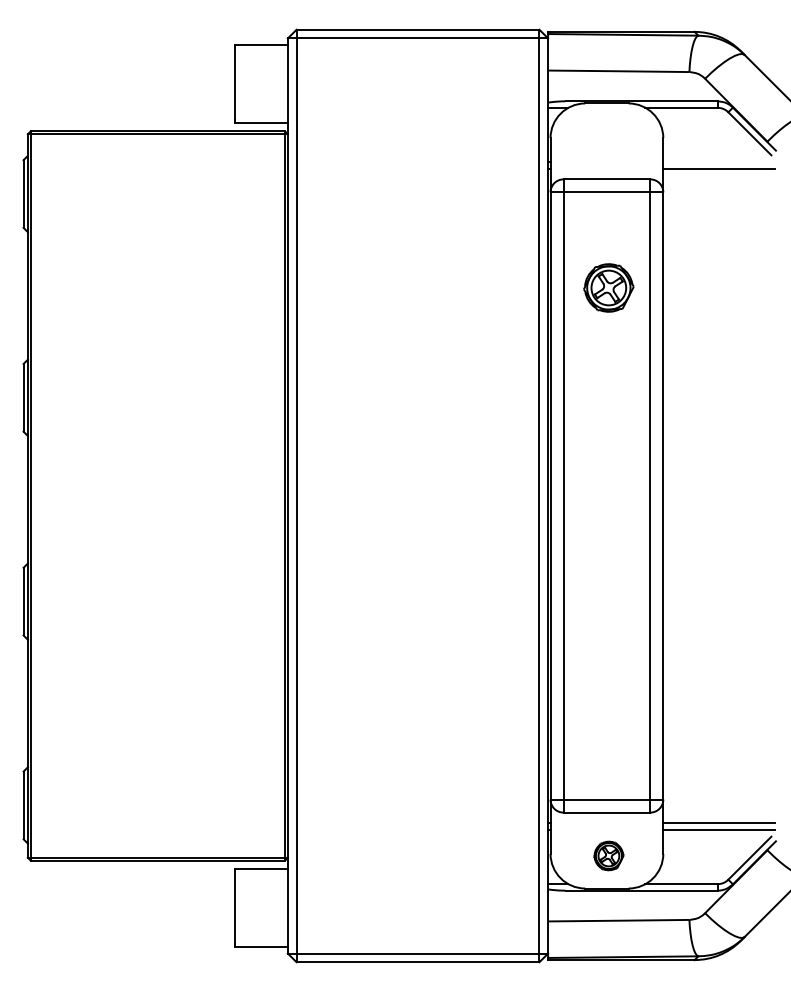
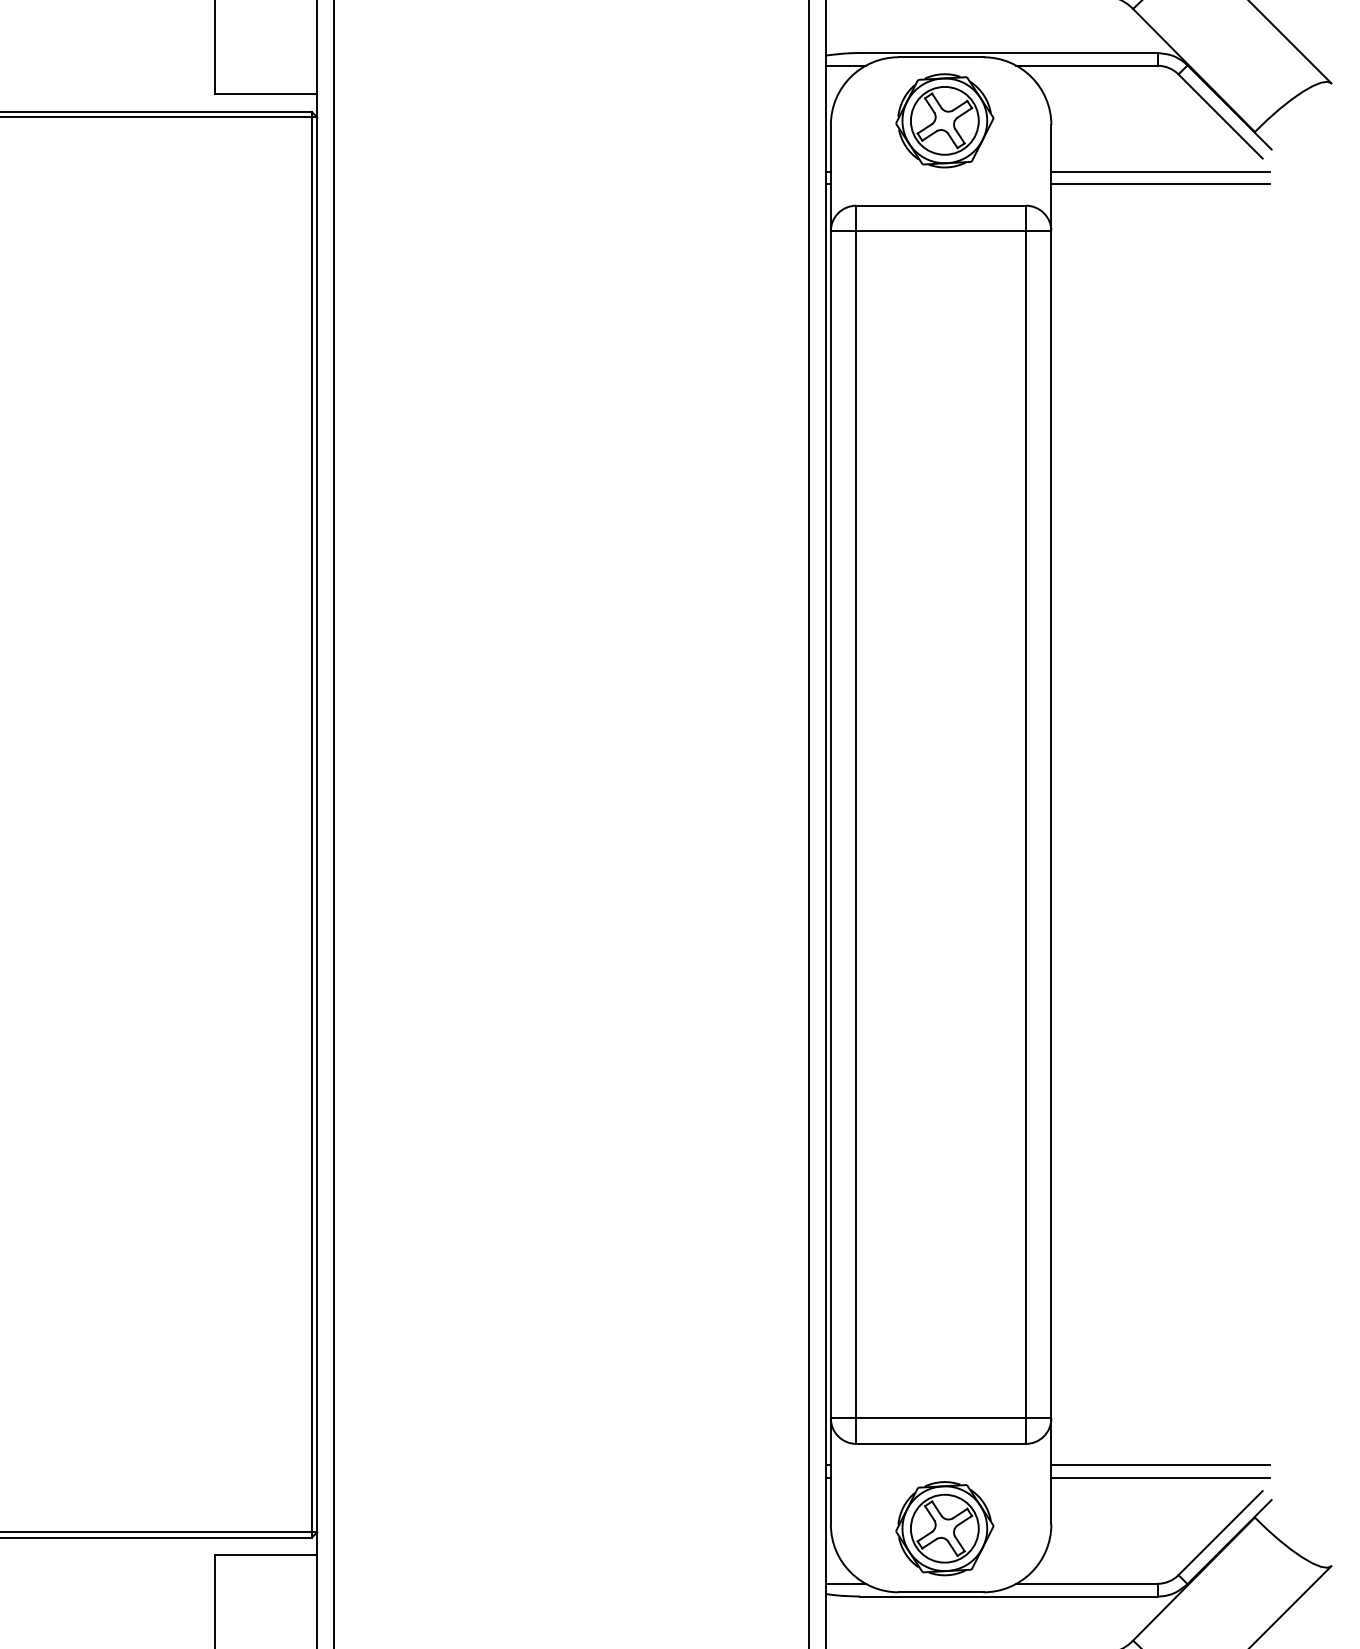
line: (719, 162) -> (1161, 172), added
part: (608, 287) -> (944, 119), moved
part: (608, 855) -> (944, 1527), size x1.67

